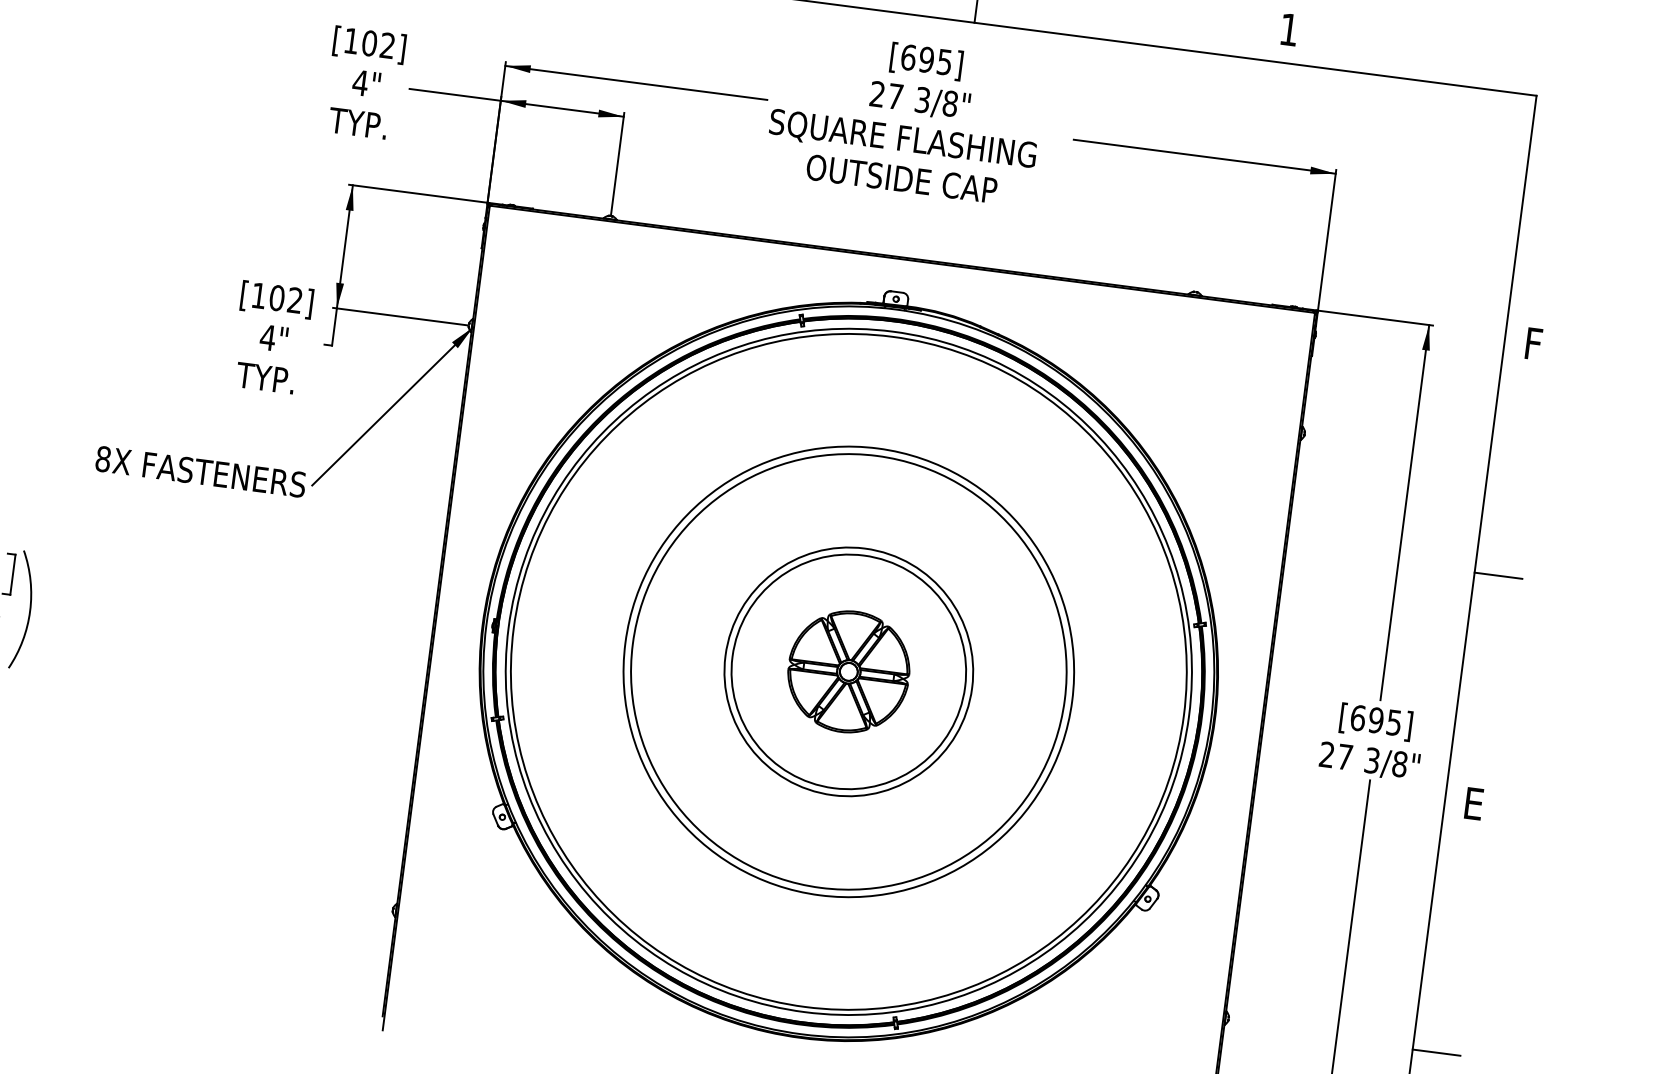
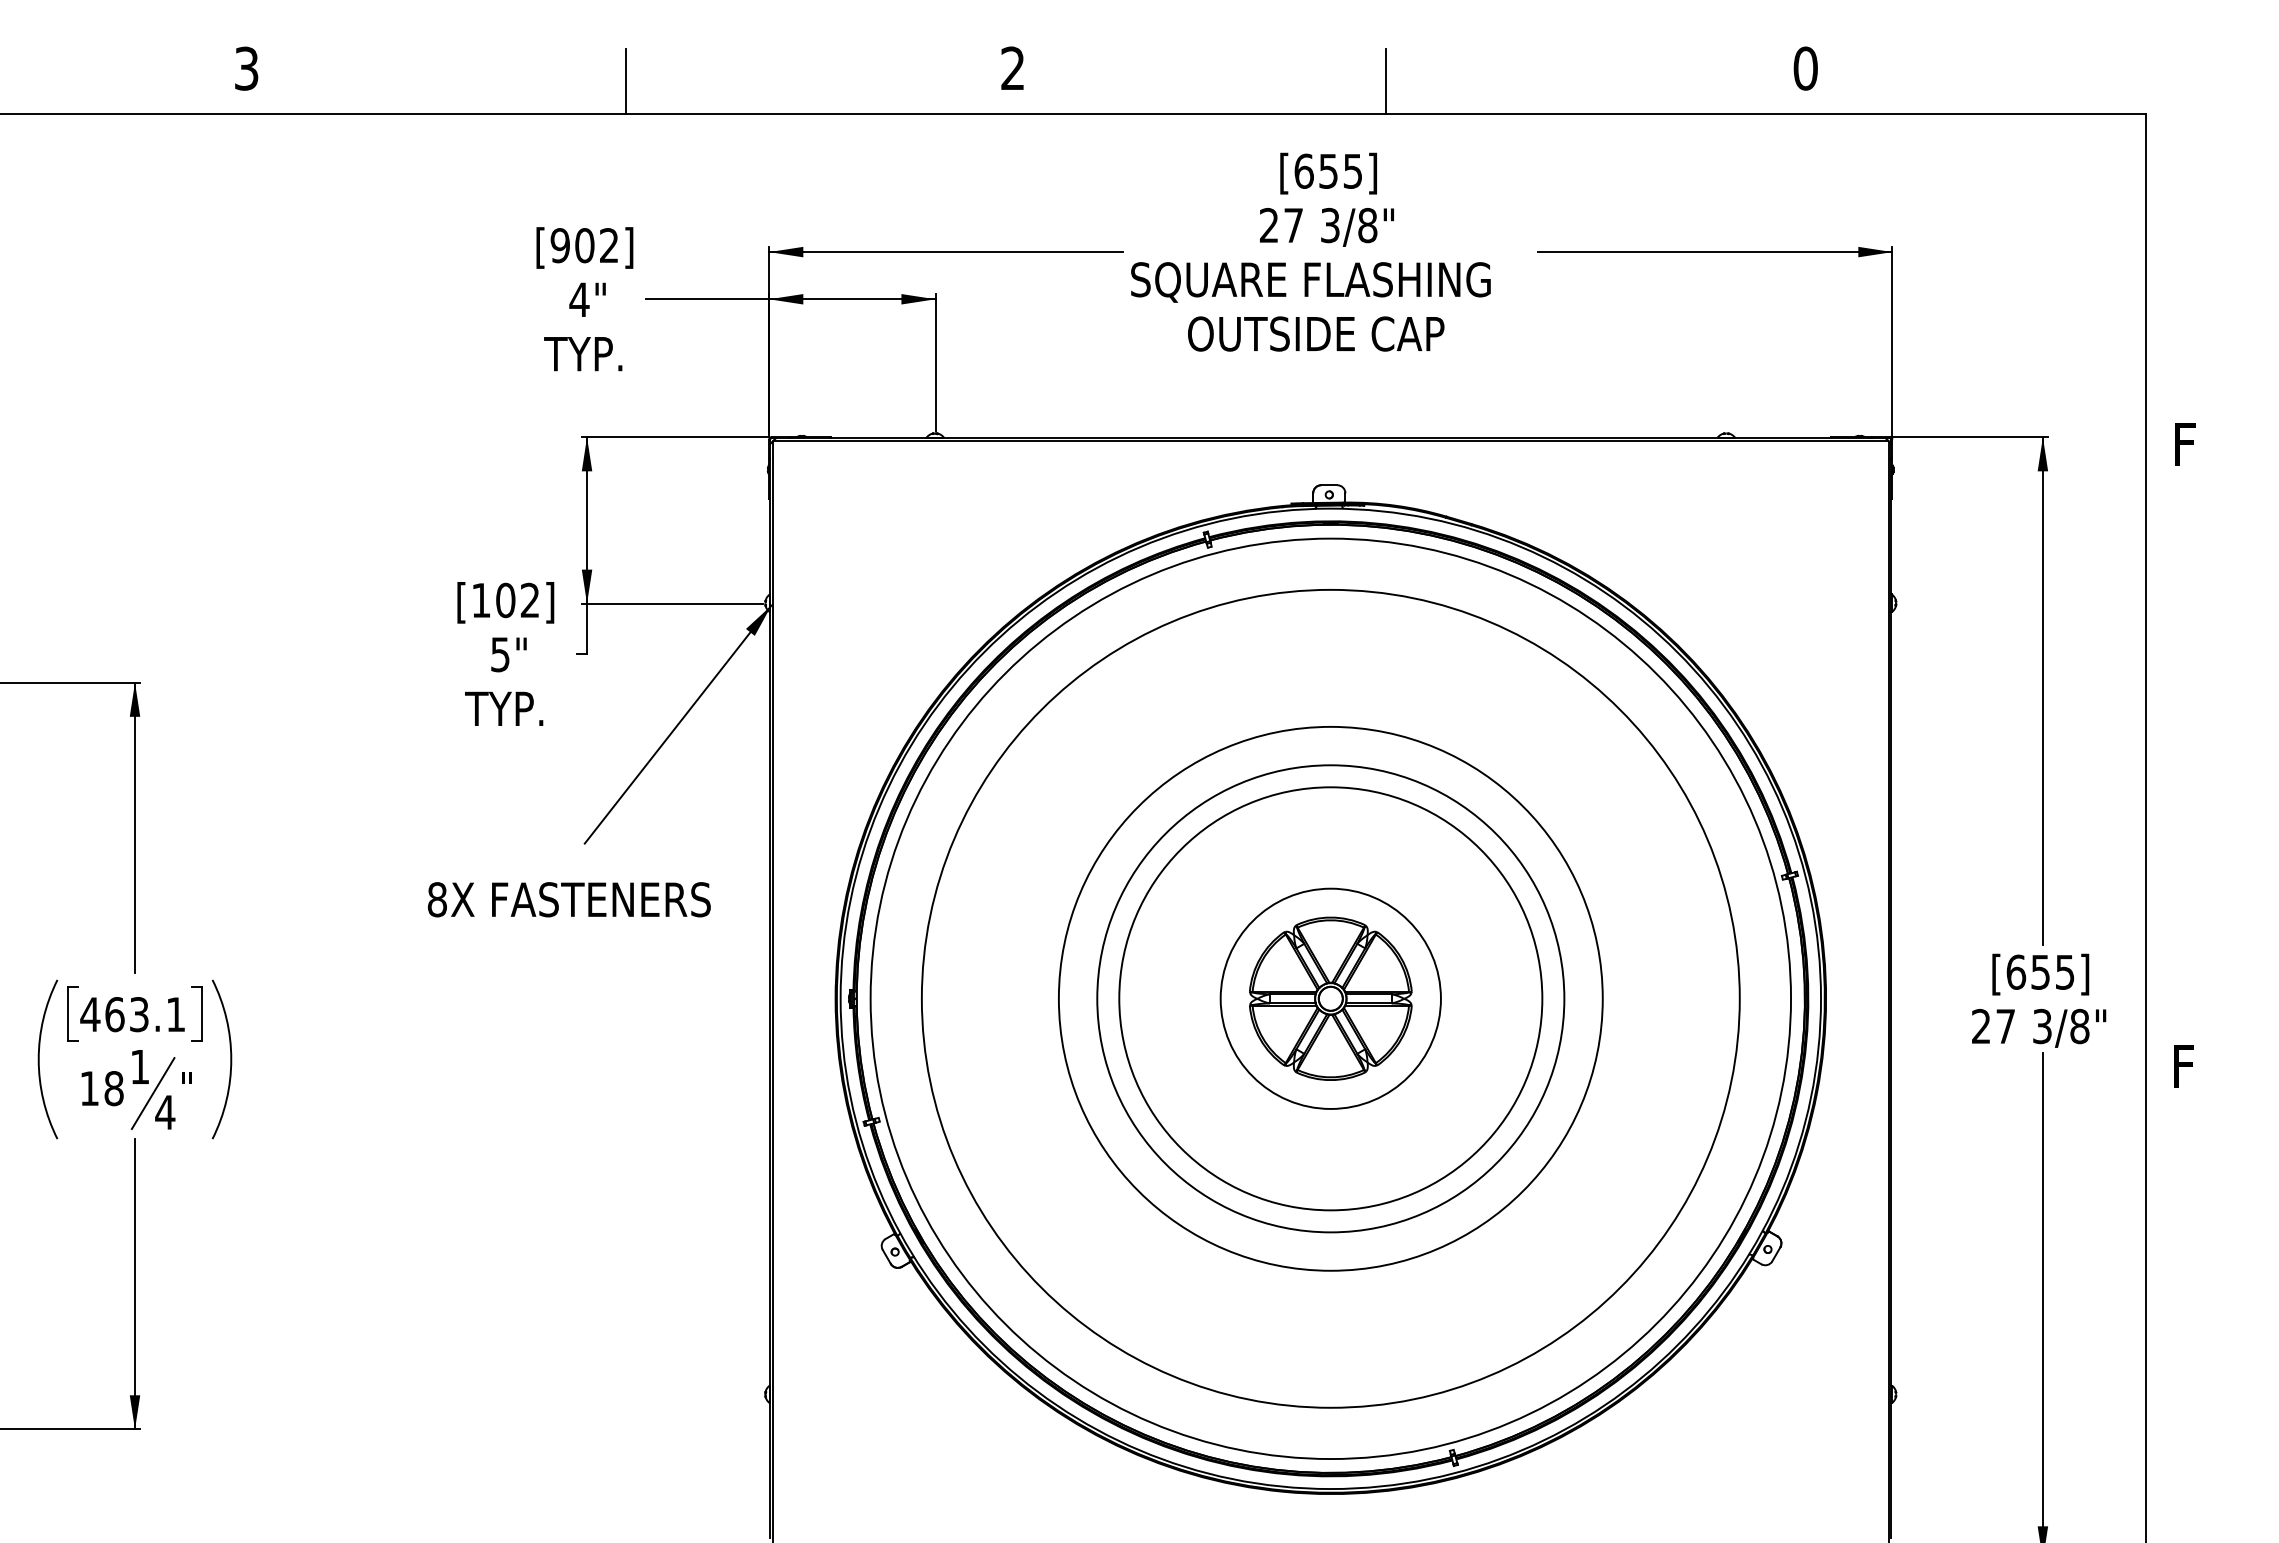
text: (1289, 29) -> (1805, 68), 1 -> 0
text: (350, 40) -> (559, 245), [102] -> [902]
text: (926, 59) -> (1328, 170), [695] -> [655]
text: (268, 337) -> (500, 654), 4" -> 5"
text: (201, 471) -> (569, 899), moved
line: (1498, 575) -> (2178, 758), removed
circle: (848, 671) -> (1330, 998), size x0.6
circle: (848, 671) -> (1330, 998), size x0.7
circle: (848, 671) -> (1330, 998), size x0.7
circle: (848, 671) -> (1330, 998), size x1.4
circle: (848, 671) -> (1330, 998), size x1.4
text: (1376, 719) -> (2040, 971), [695] -> [655]
text: (1475, 804) -> (2187, 1066), E -> F
line: (1436, 1052) -> (2178, 1403), removed

